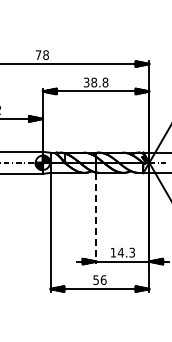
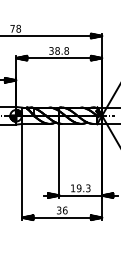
line: (96, 218) -> (59, 160), dashed -> solid
text: (120, 252) -> (78, 188), 14.3 -> 19.3
text: (95, 279) -> (58, 209), 56 -> 36

